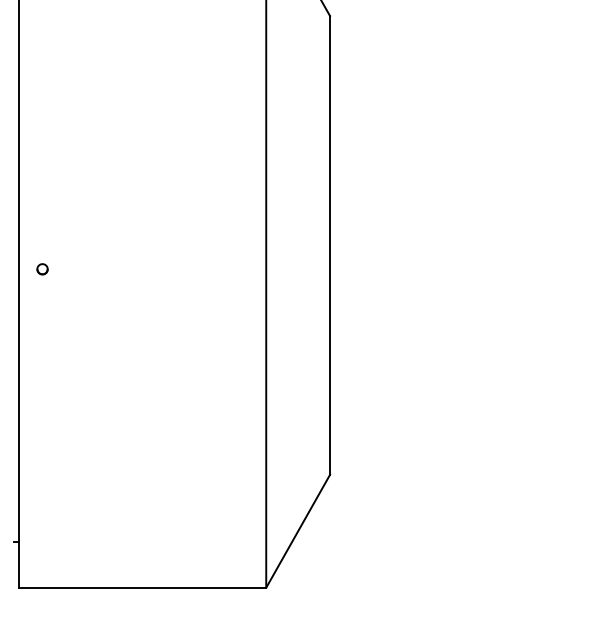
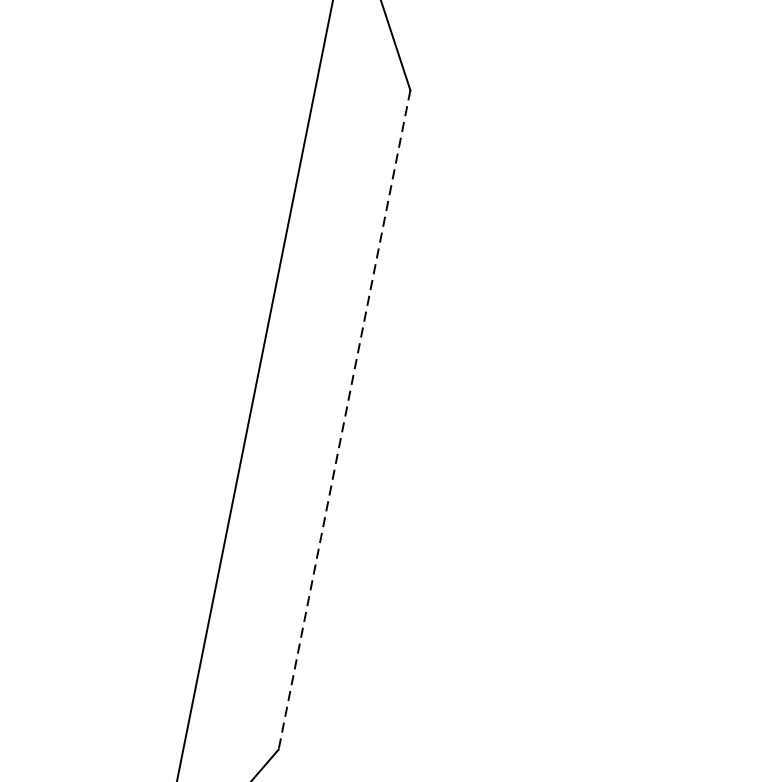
line: (330, 245) -> (345, 420), solid -> dashed

